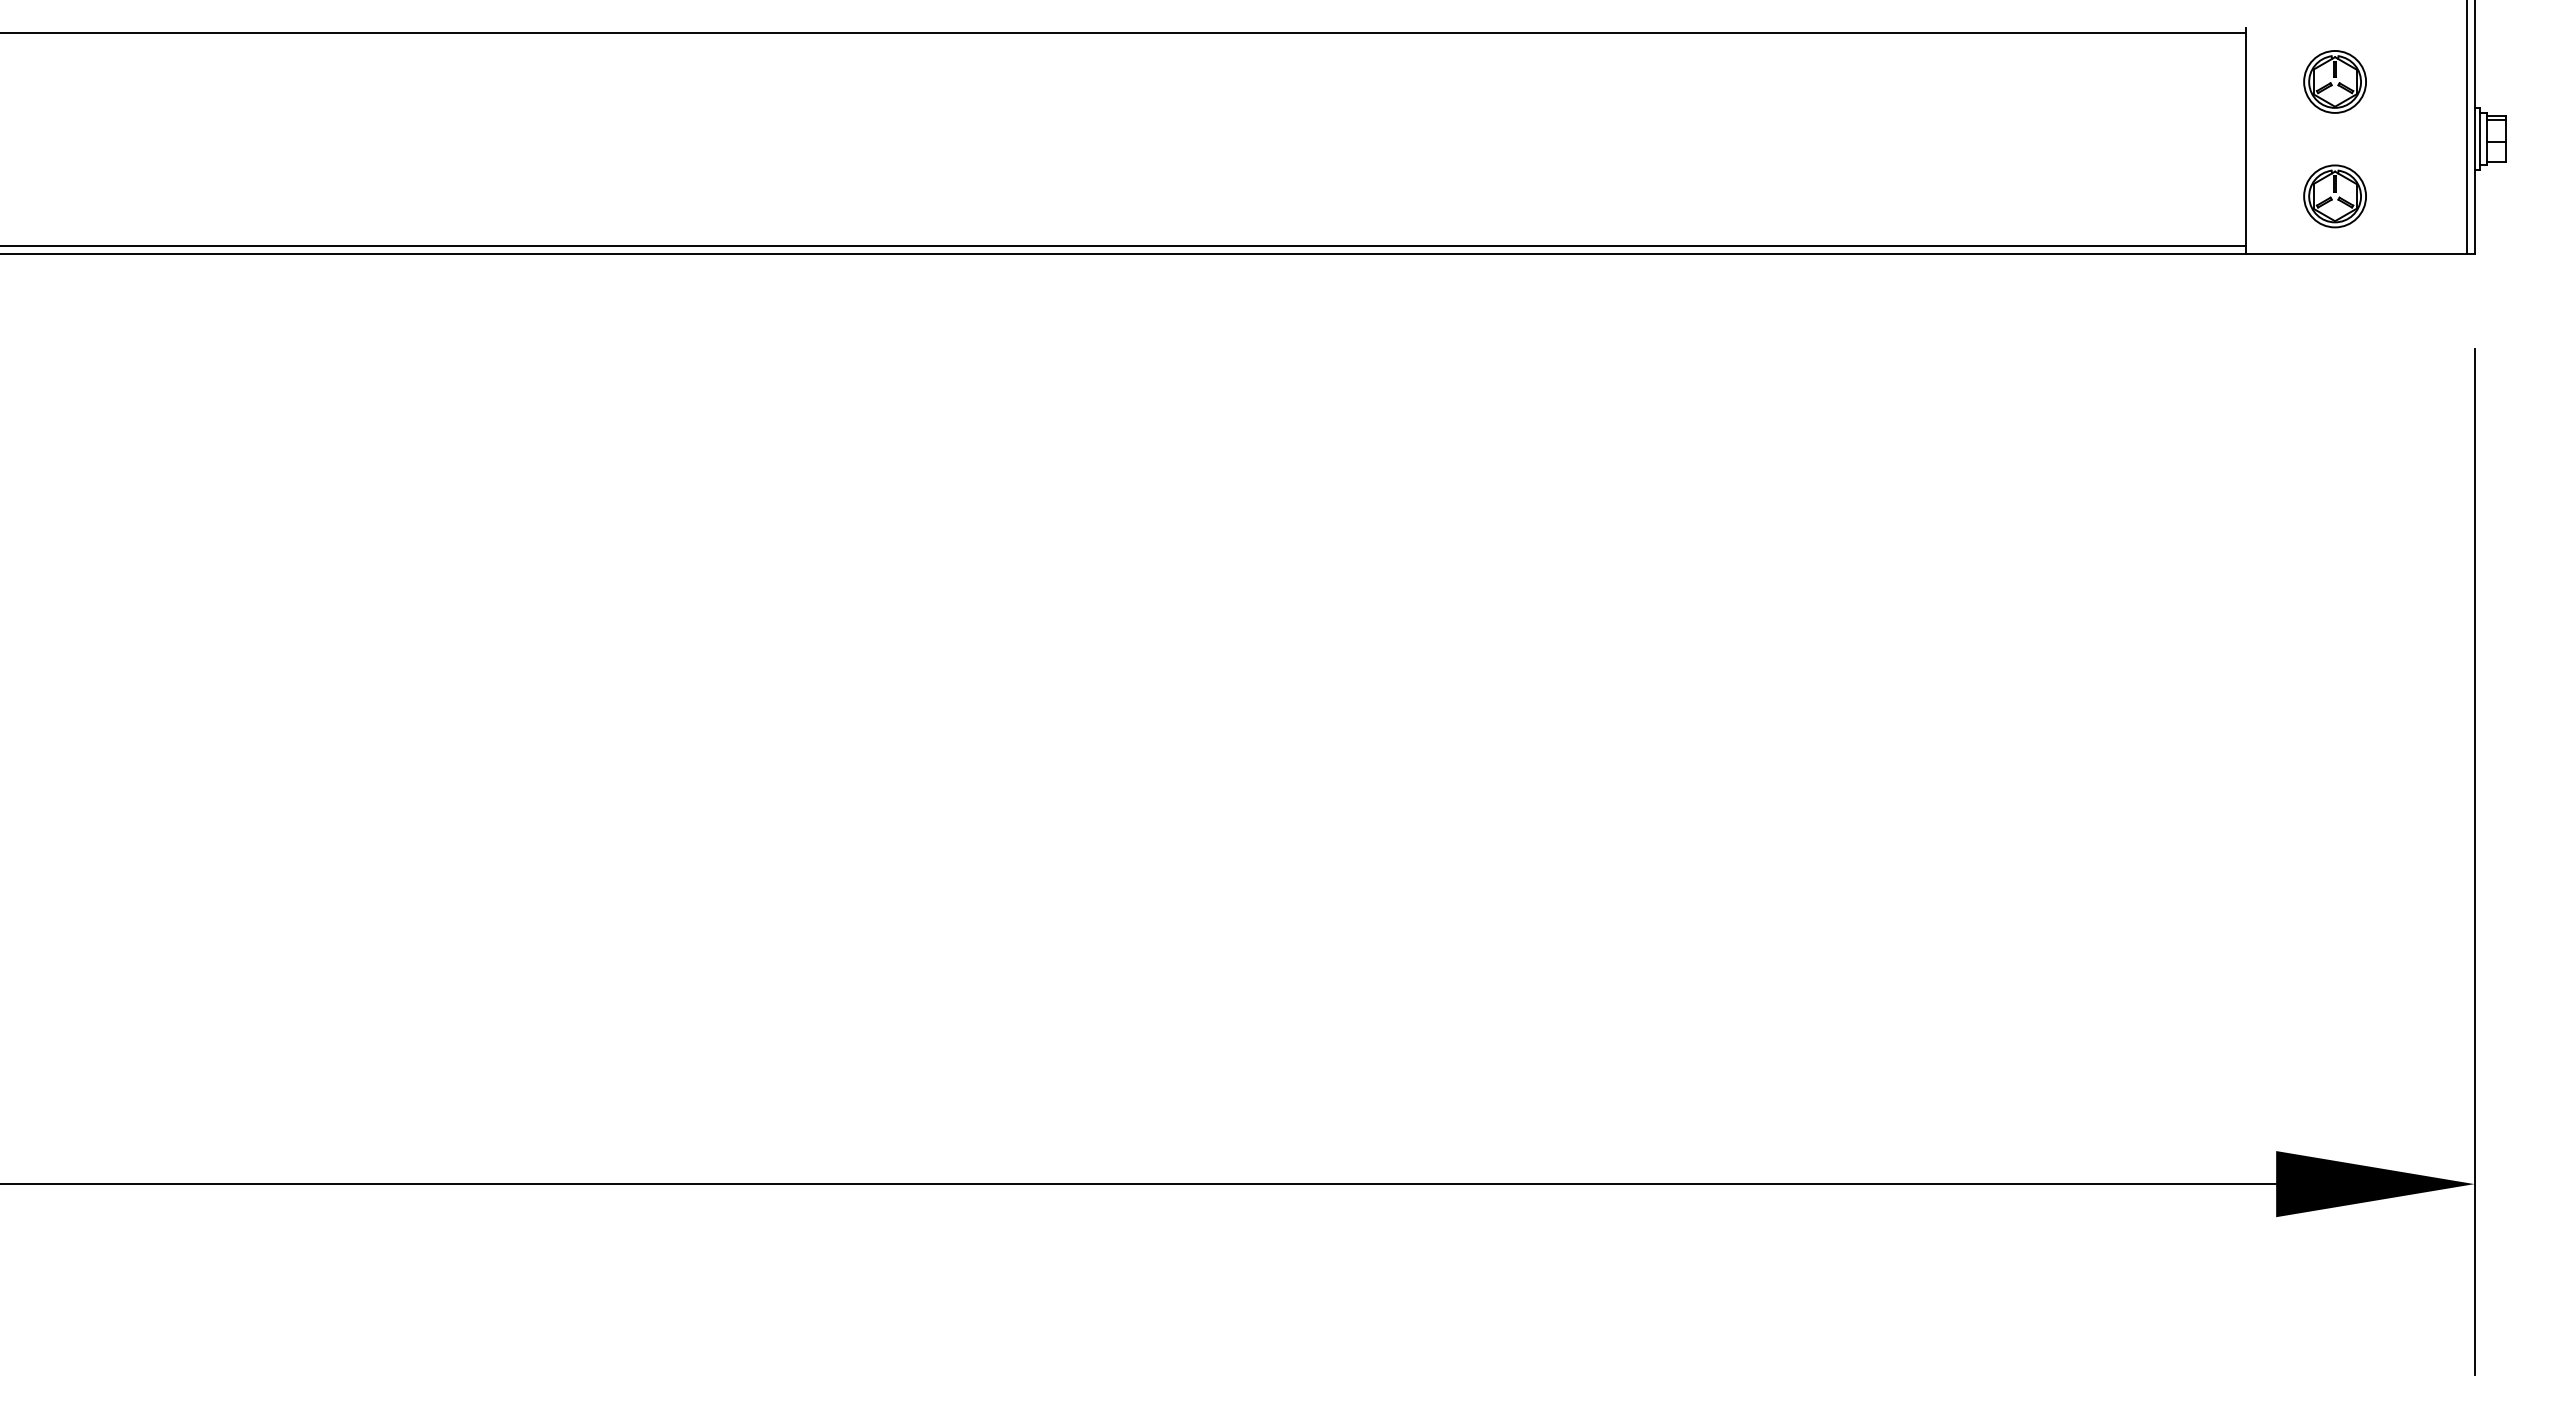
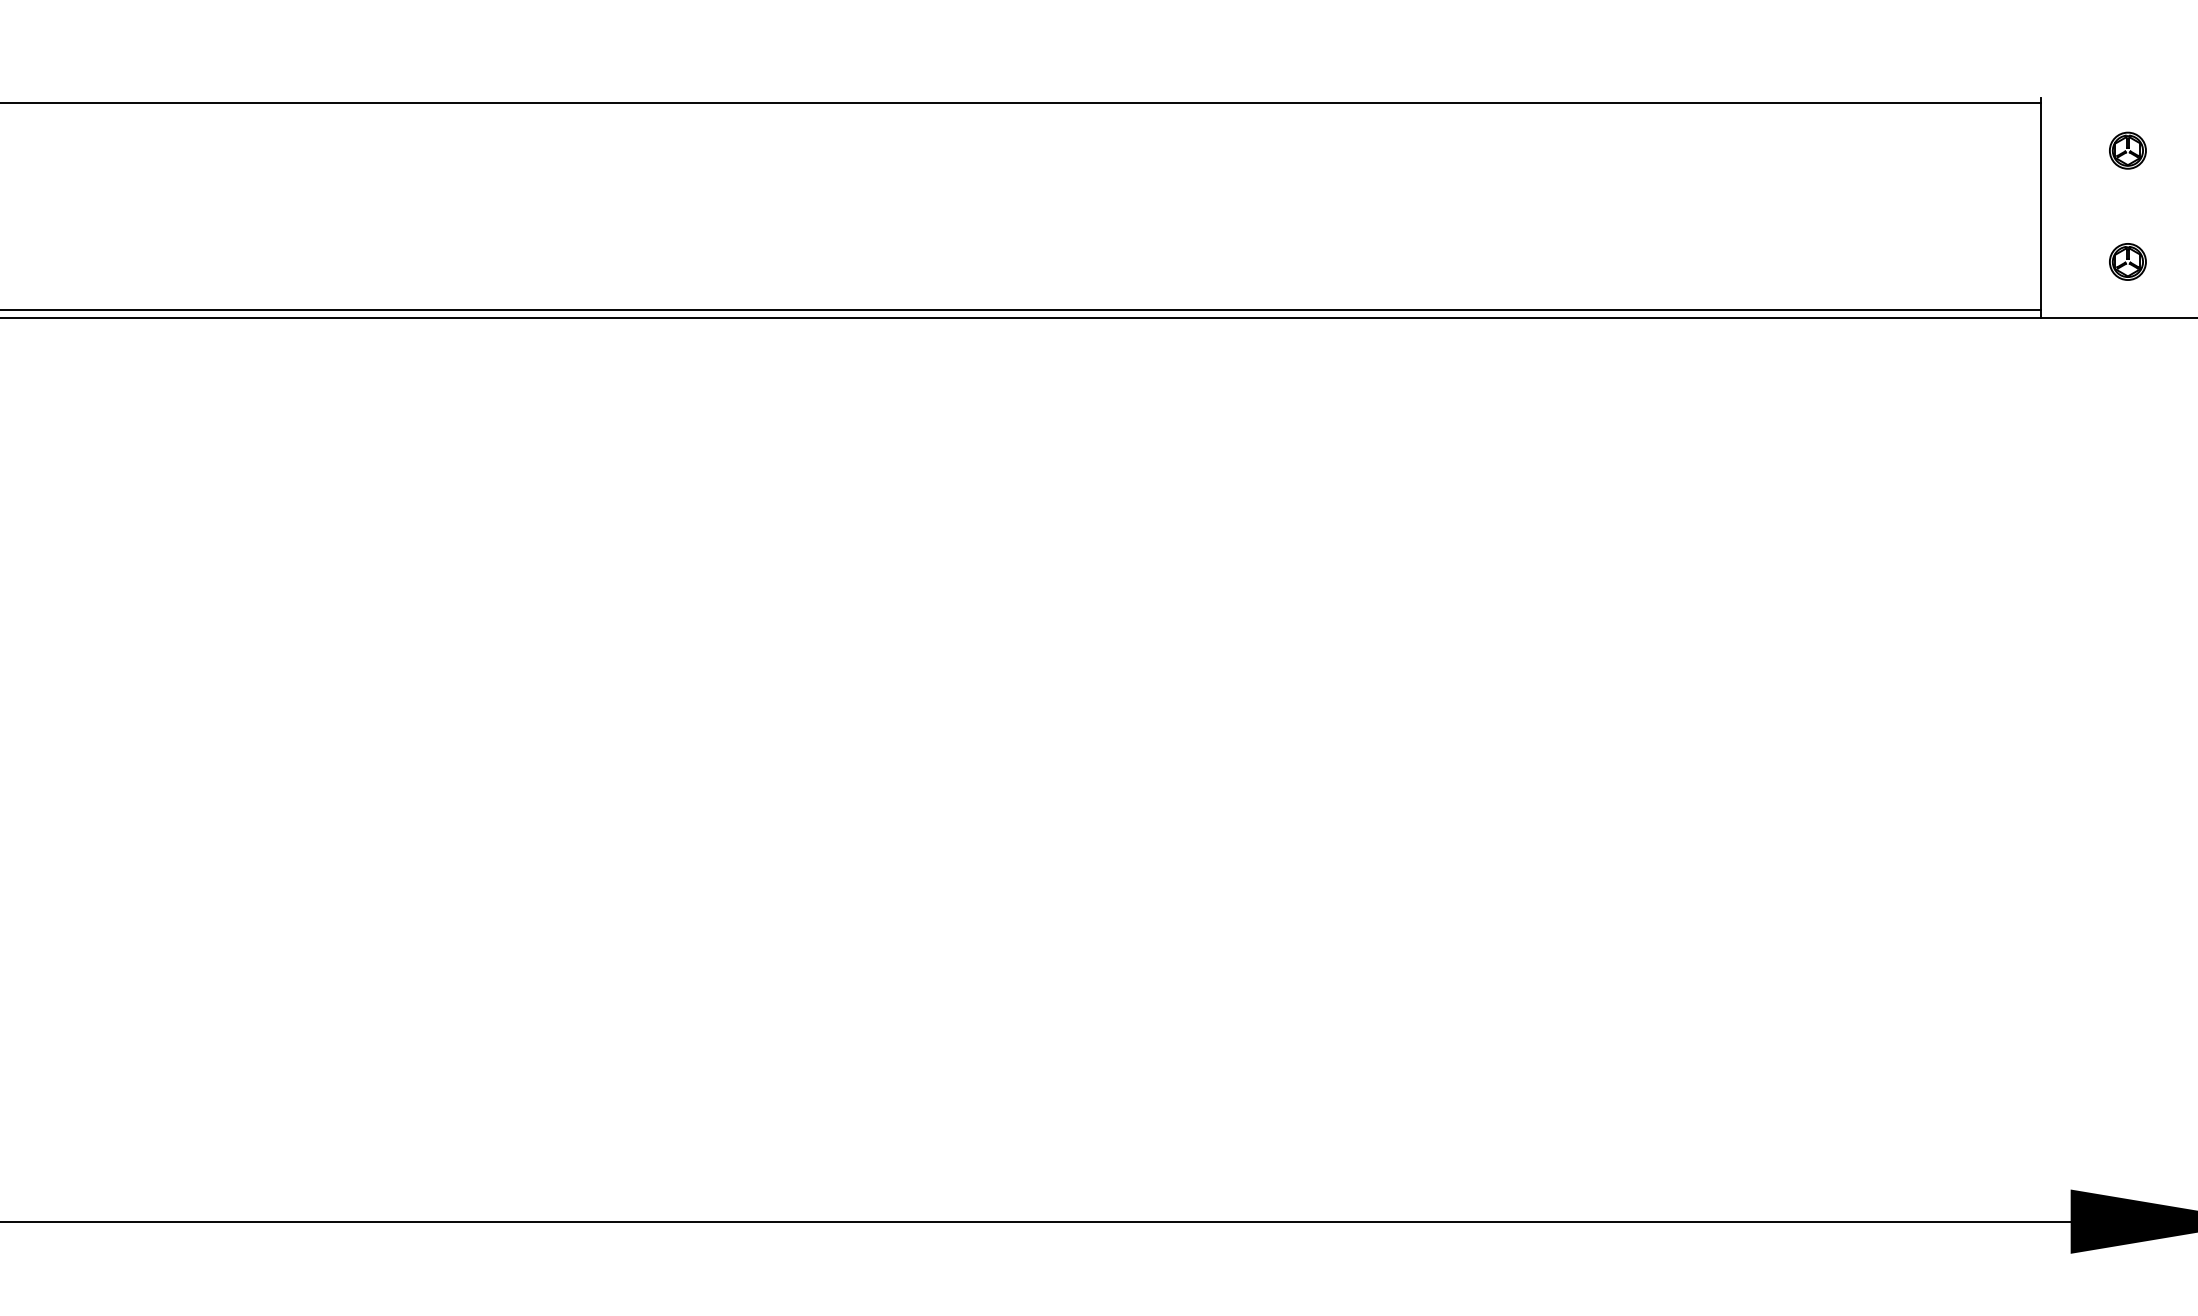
part: (2334, 81) -> (2127, 150), size x0.6
part: (2334, 196) -> (2127, 262), size x0.6

